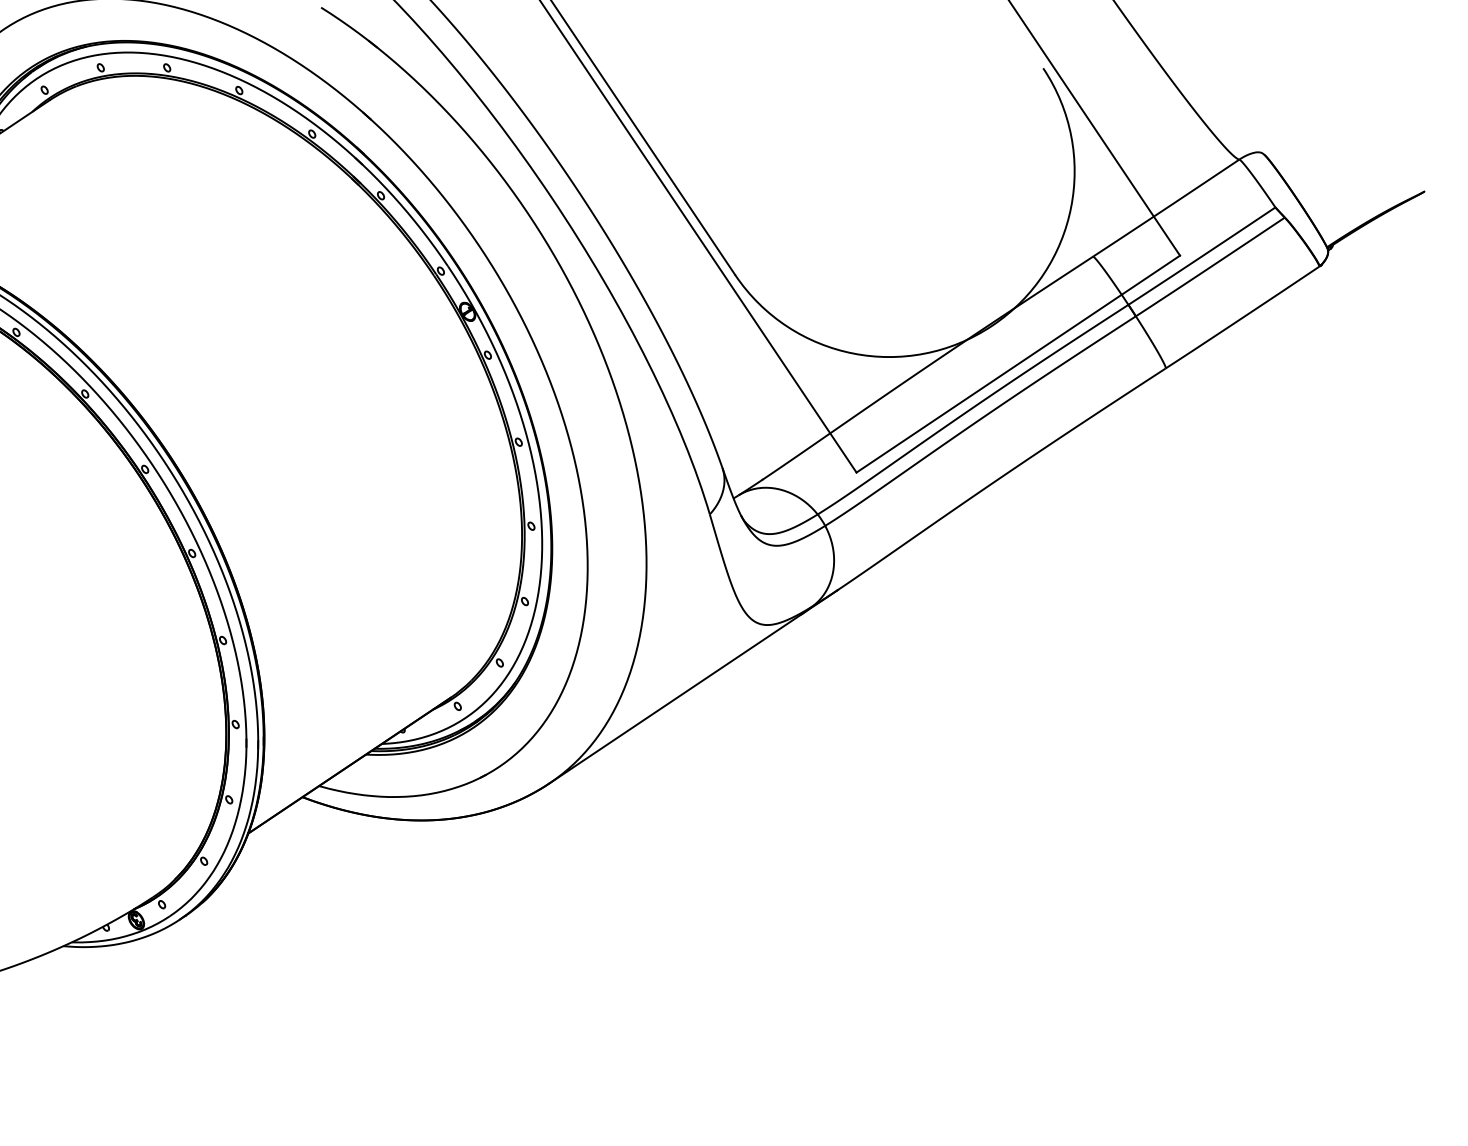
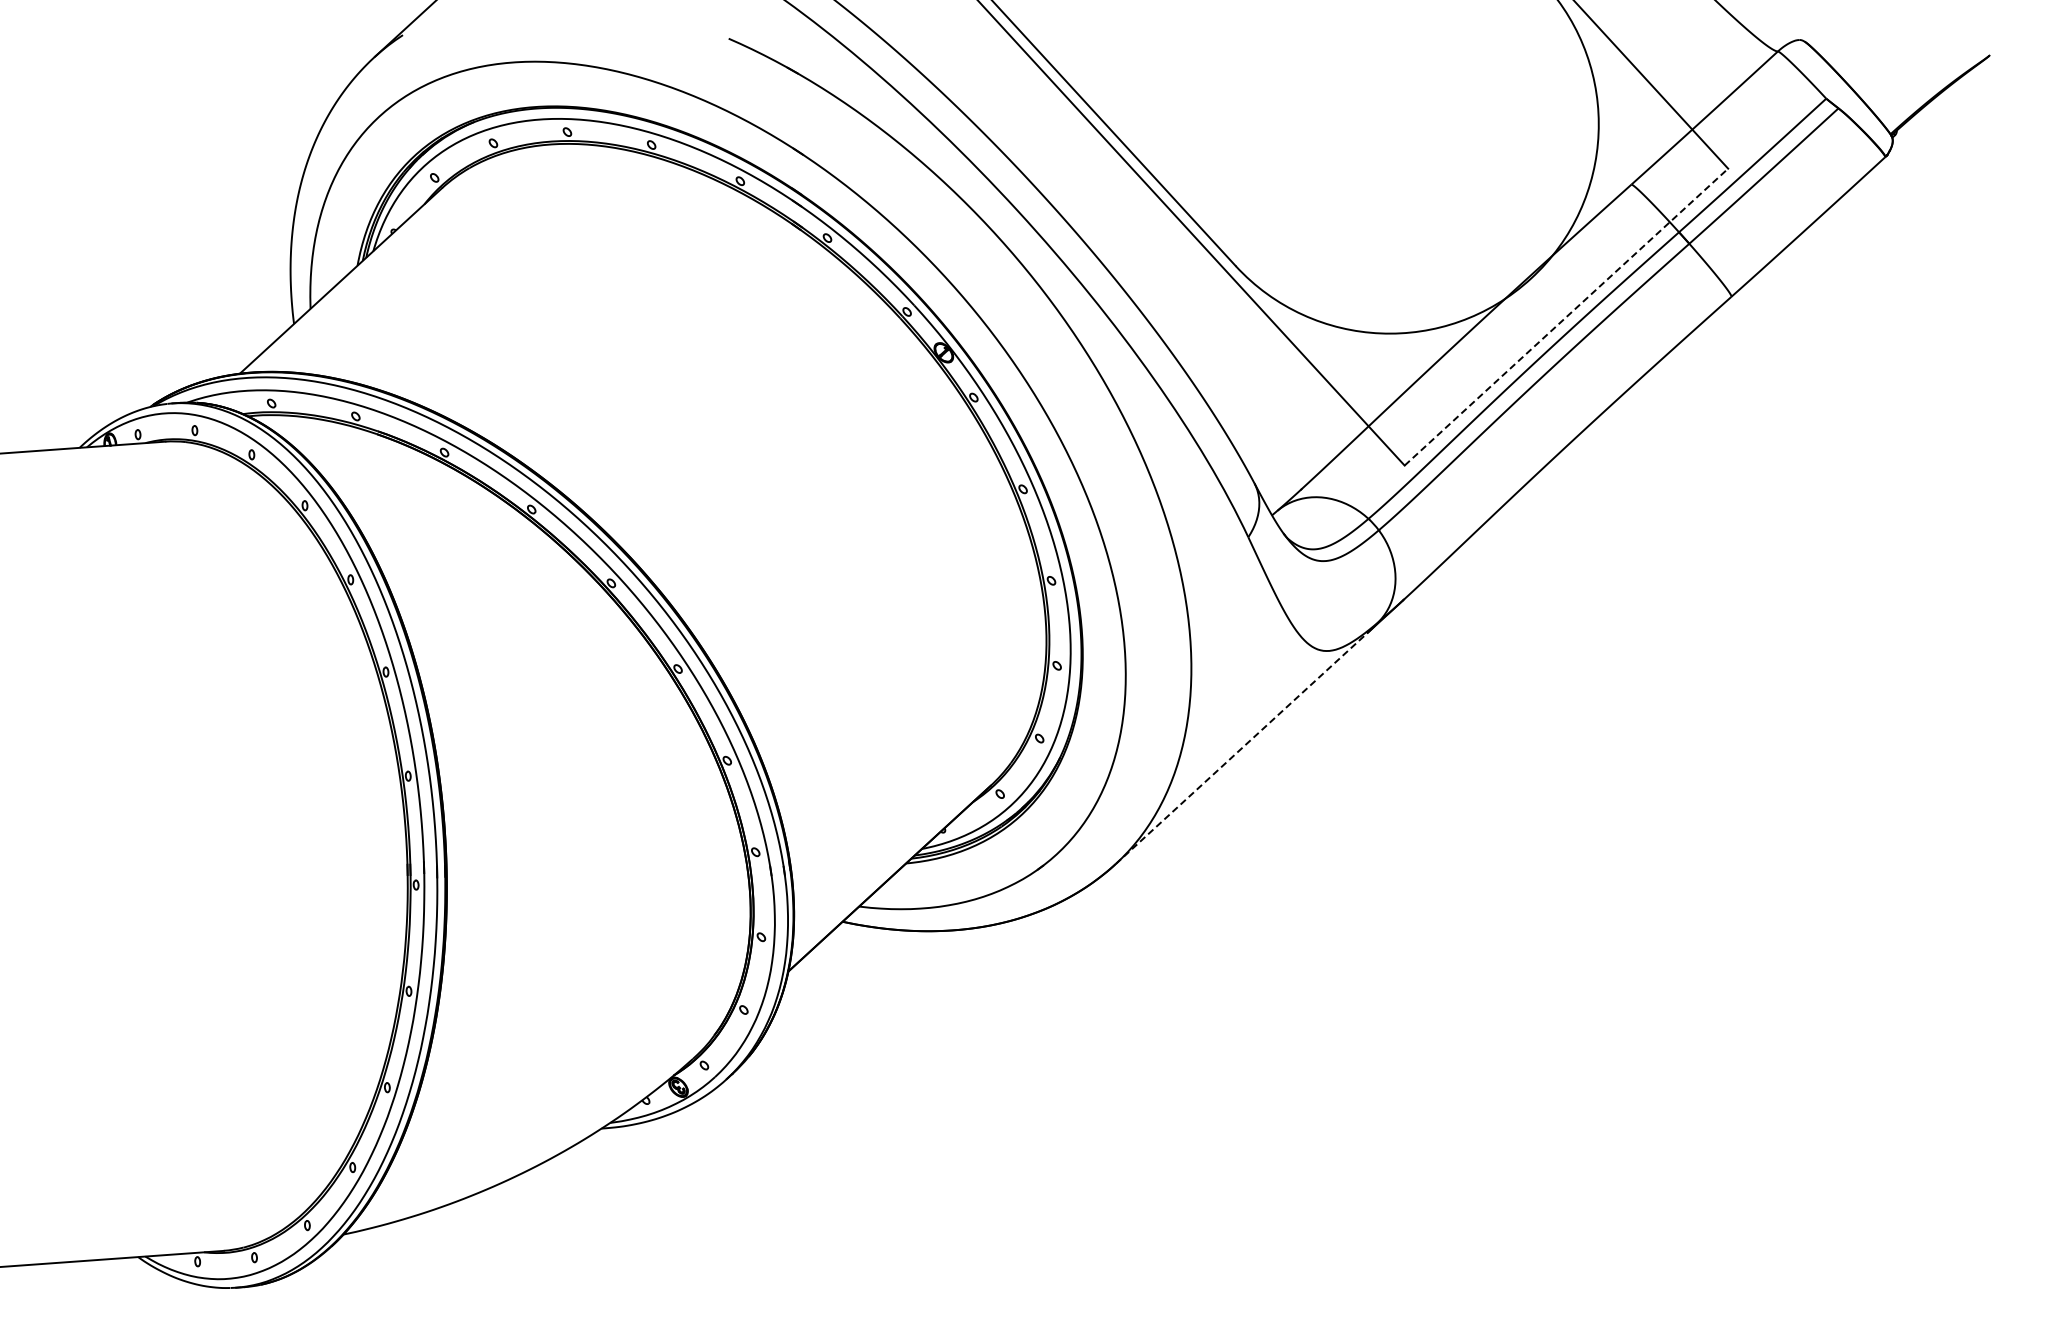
line: (1018, 364) -> (1566, 317), solid -> dashed
line: (675, 698) -> (1241, 748), solid -> dashed

